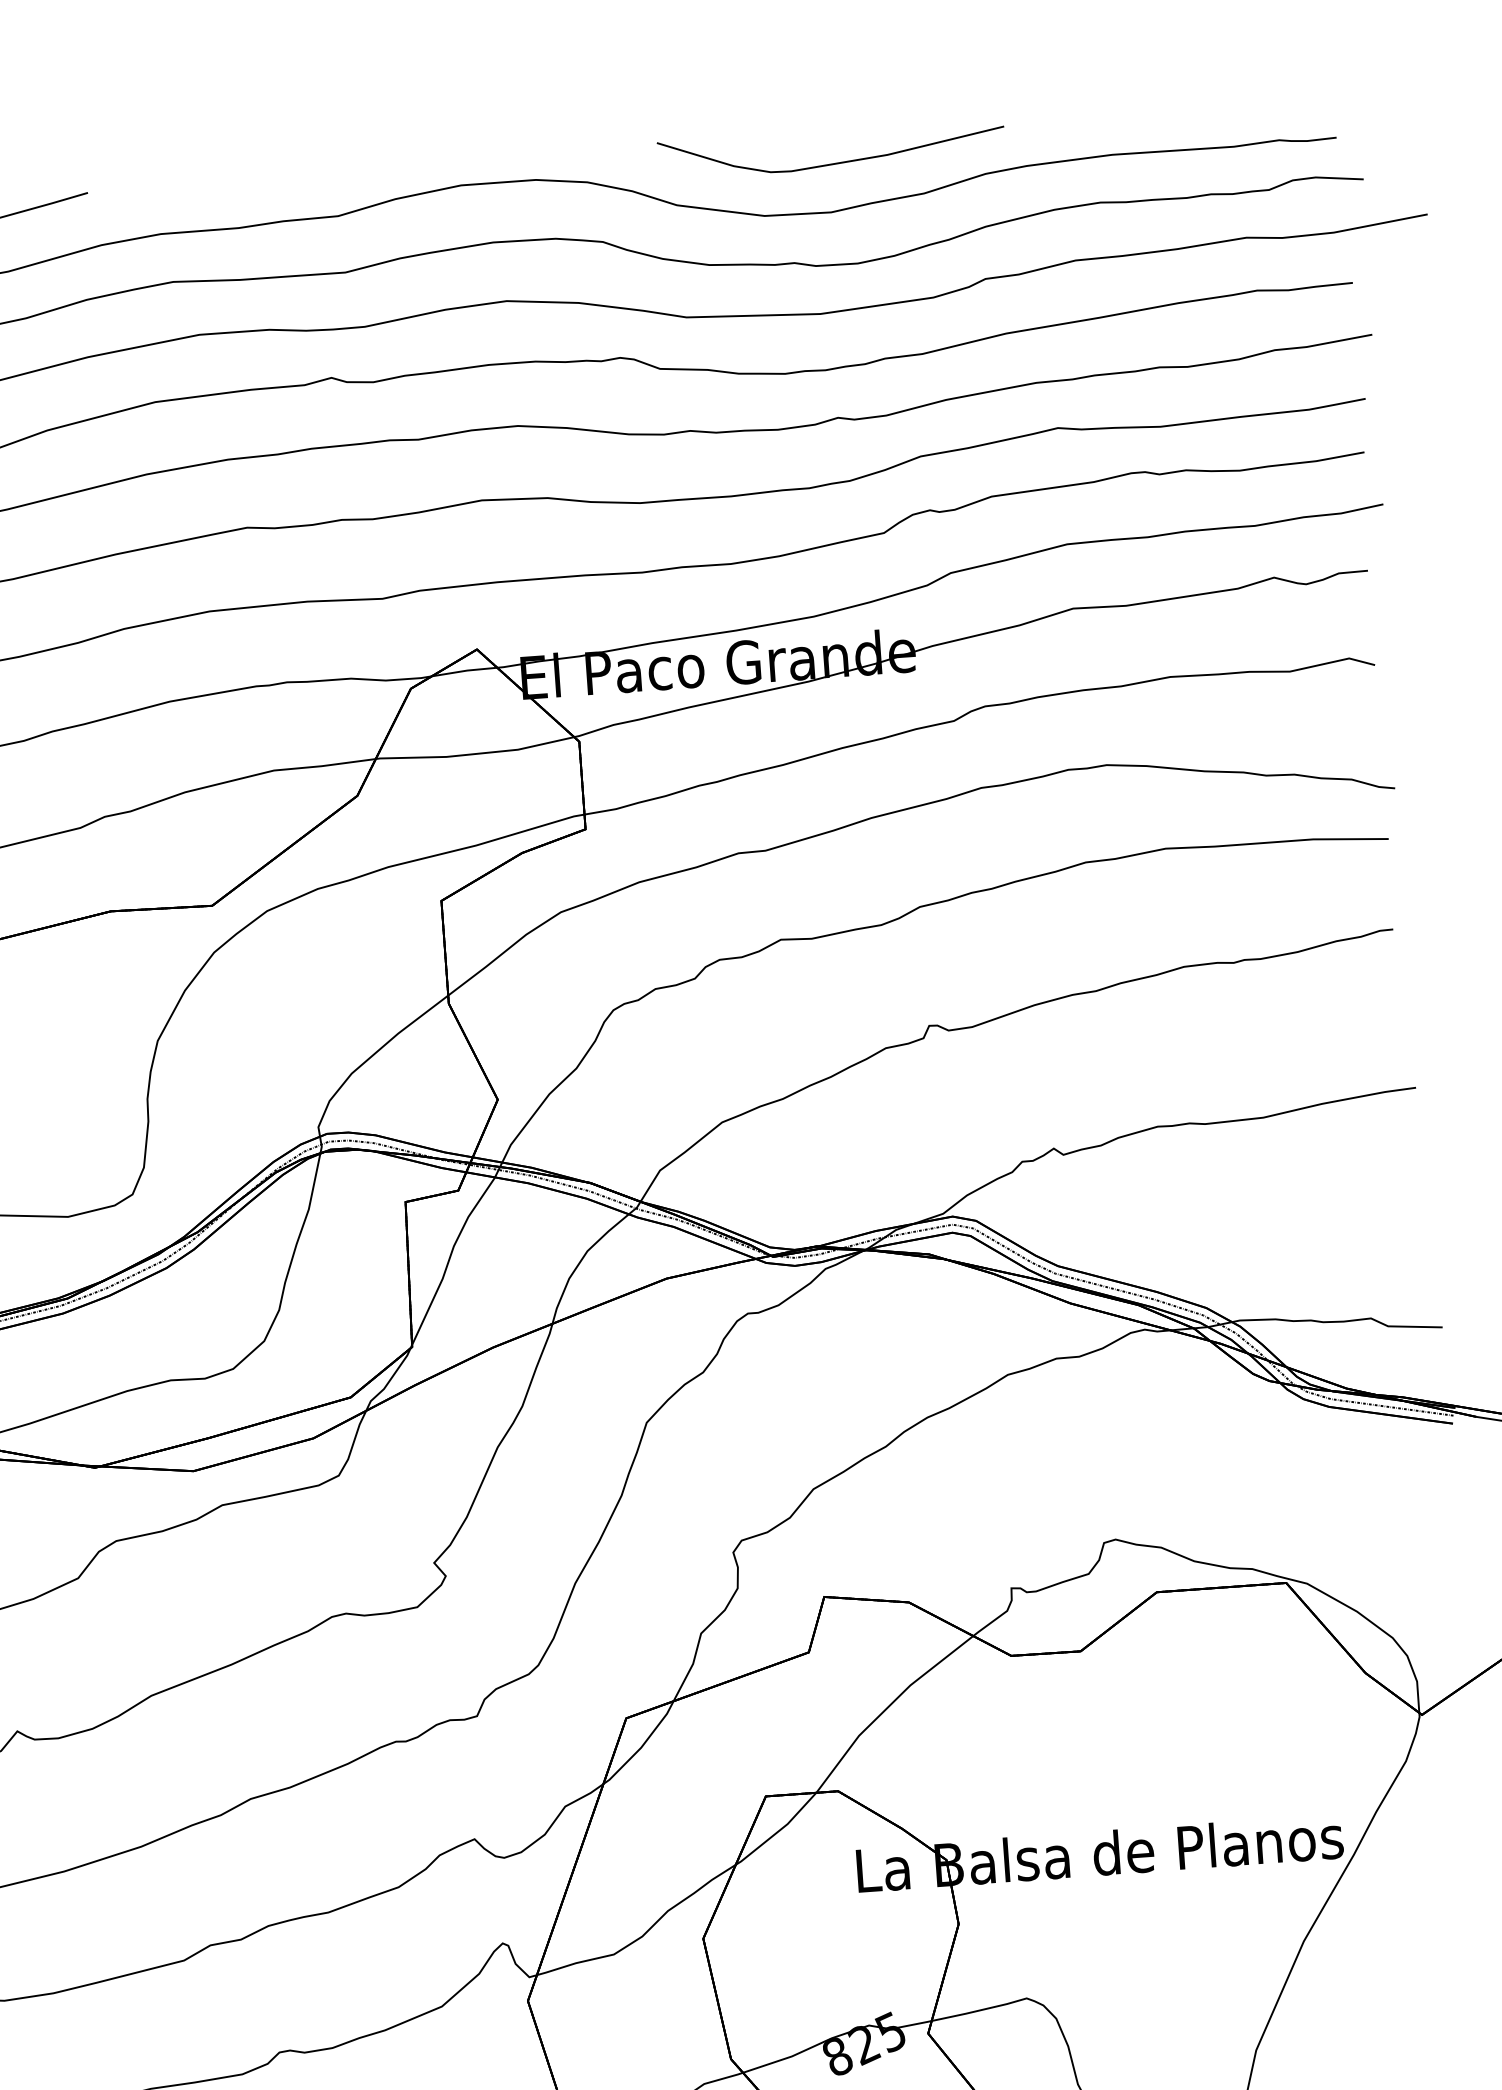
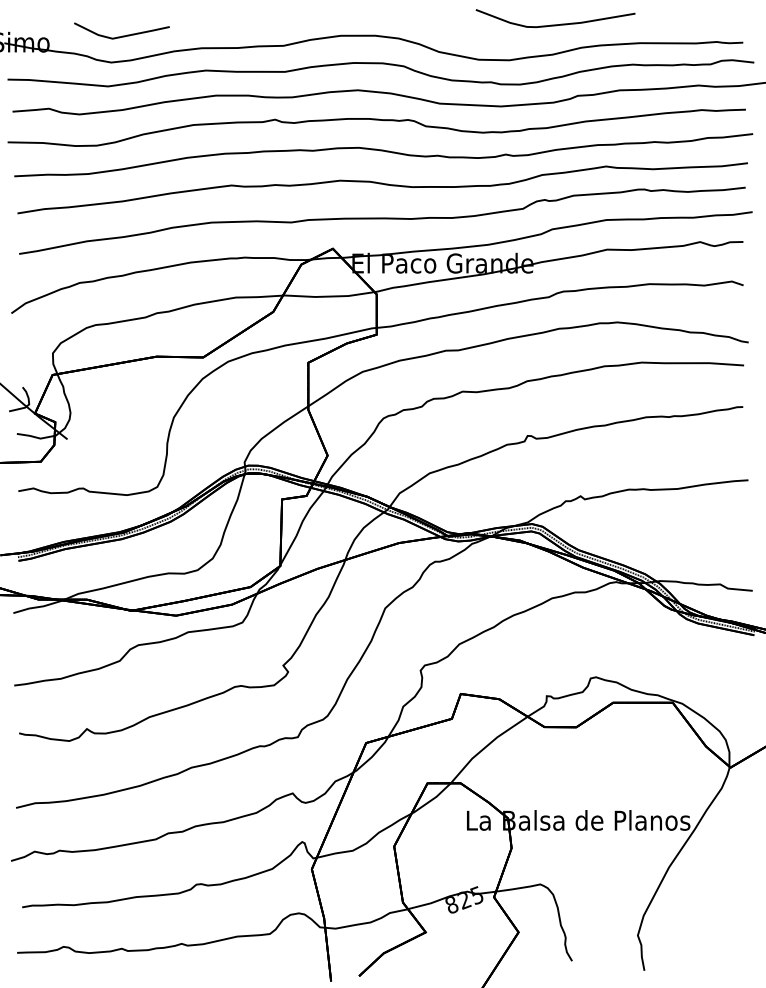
curve: (832, 162) -> (555, 24), moved

